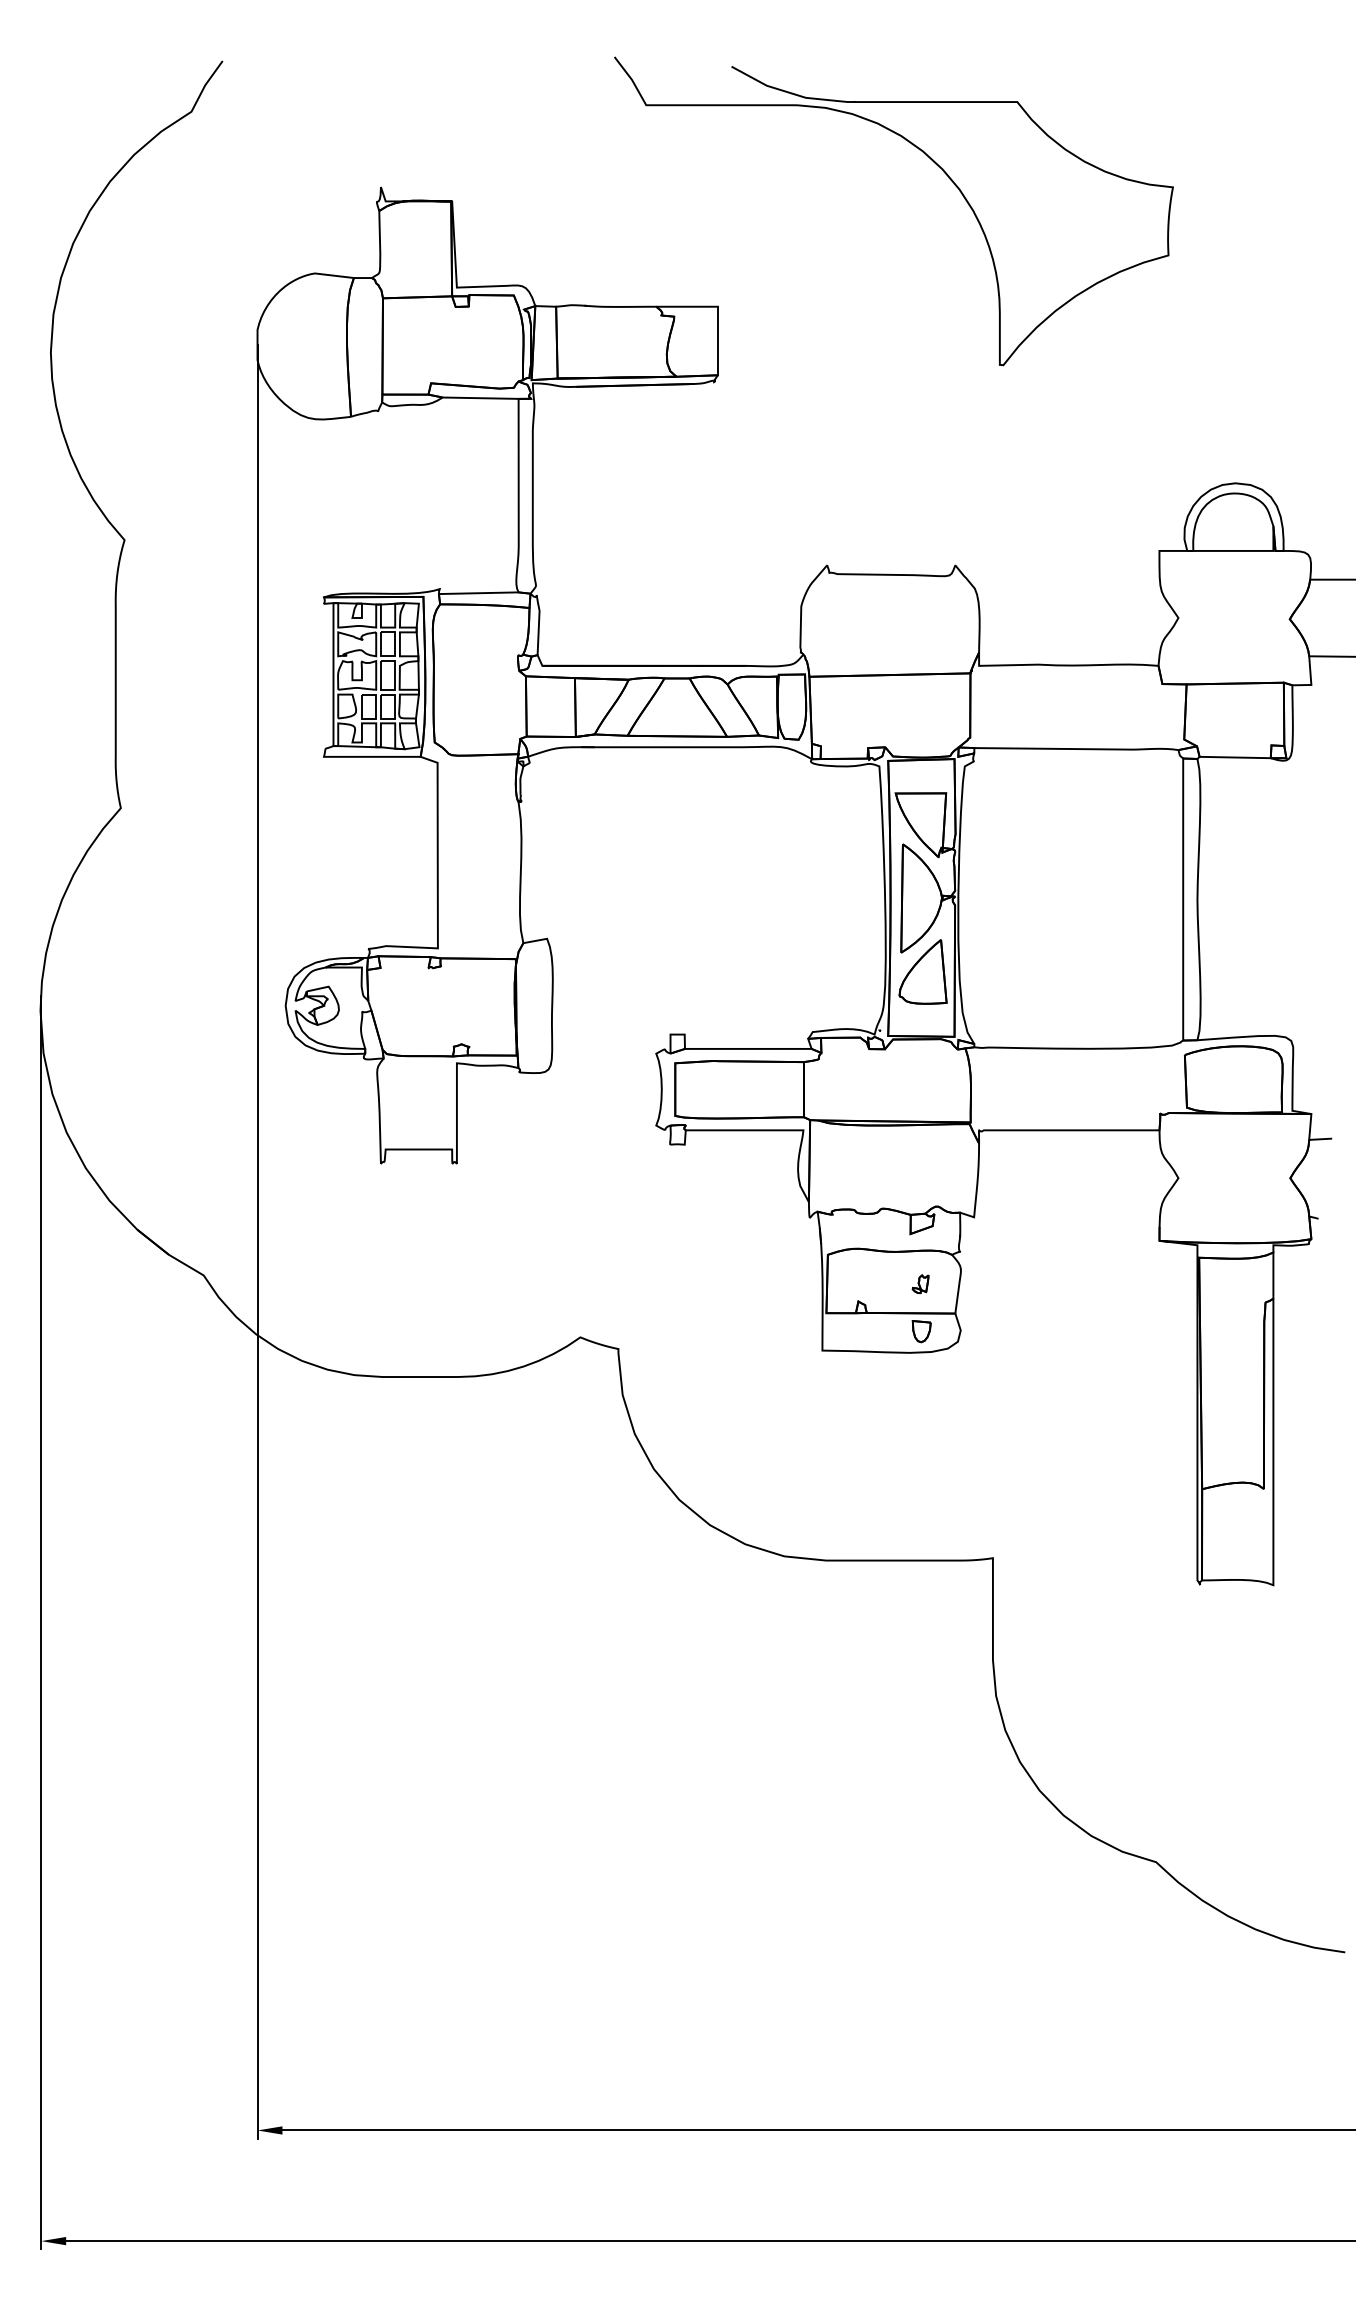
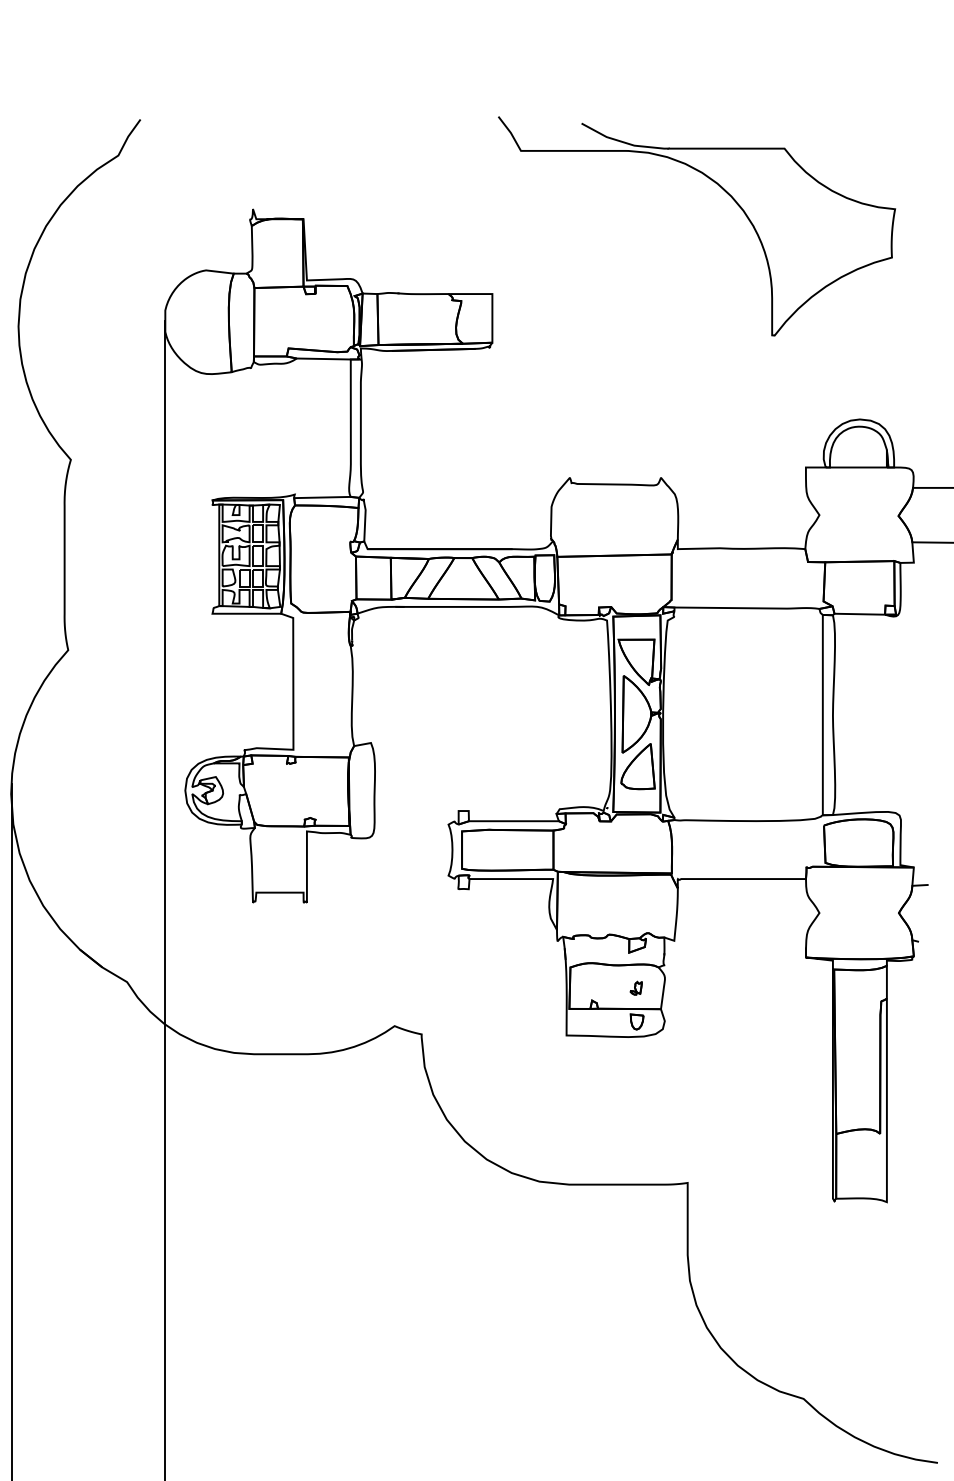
curve: (937, 166) -> (727, 194), moved

